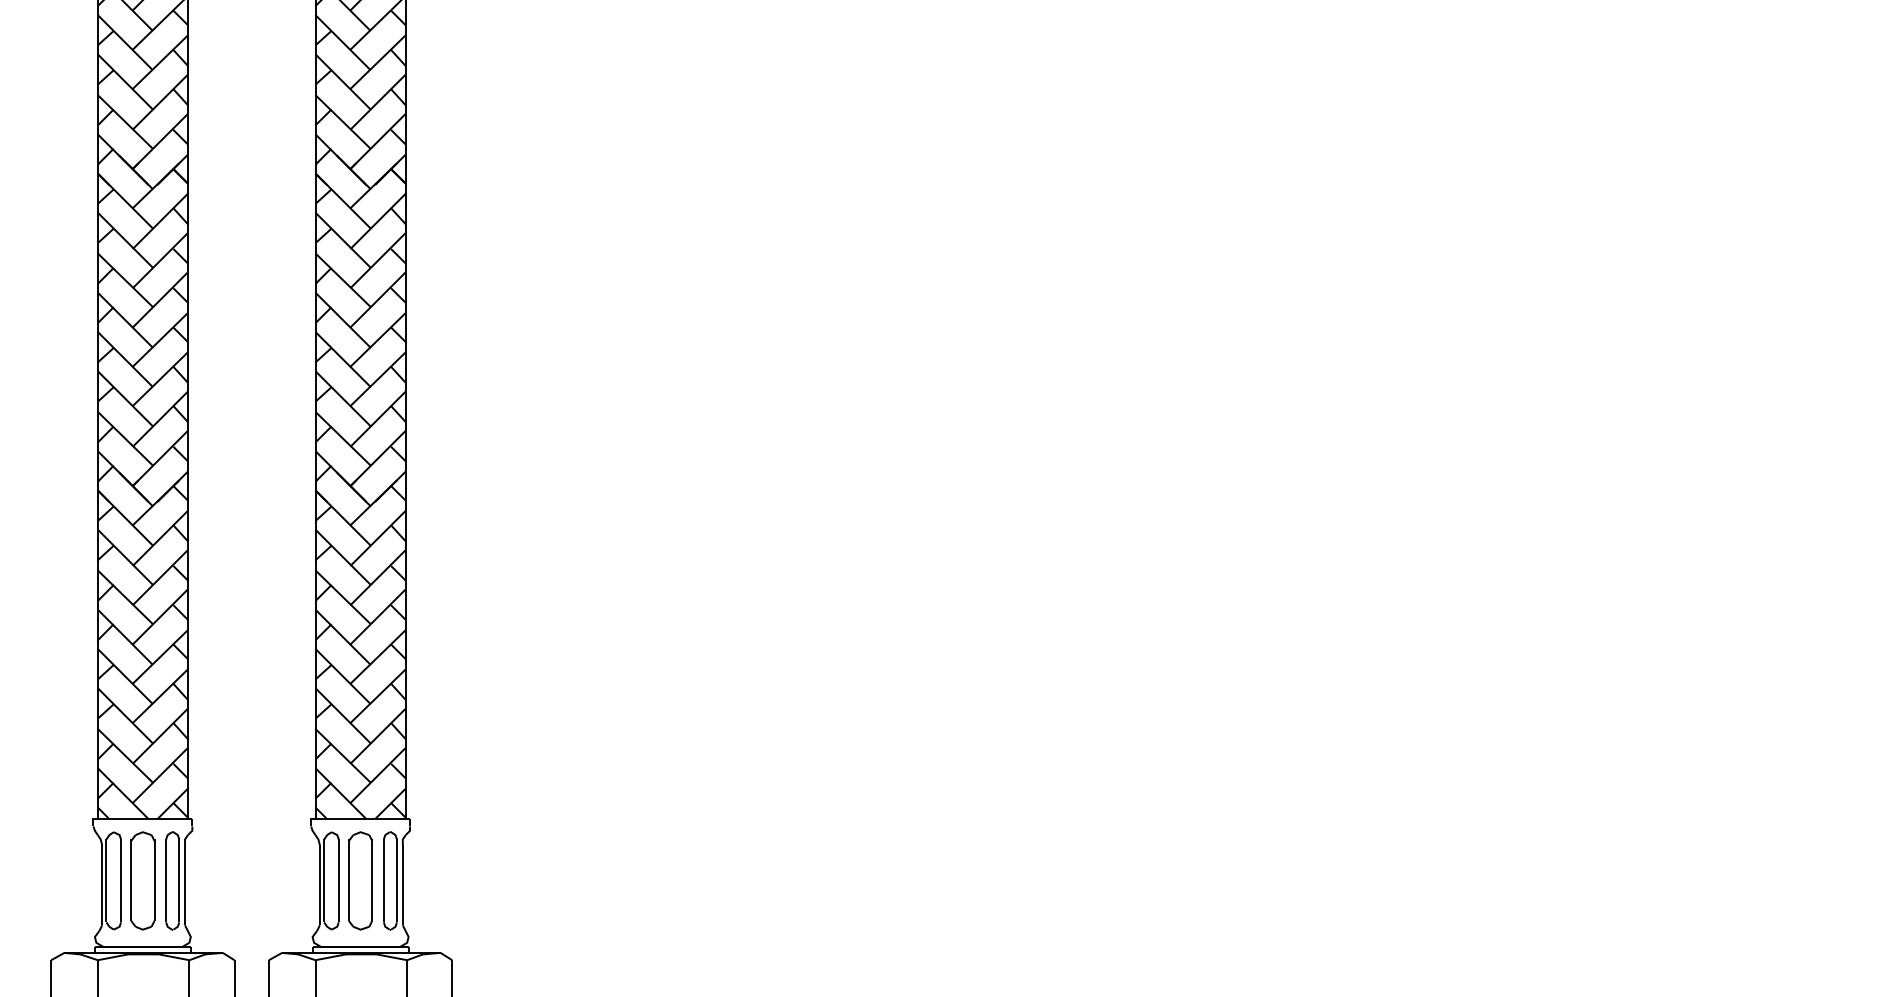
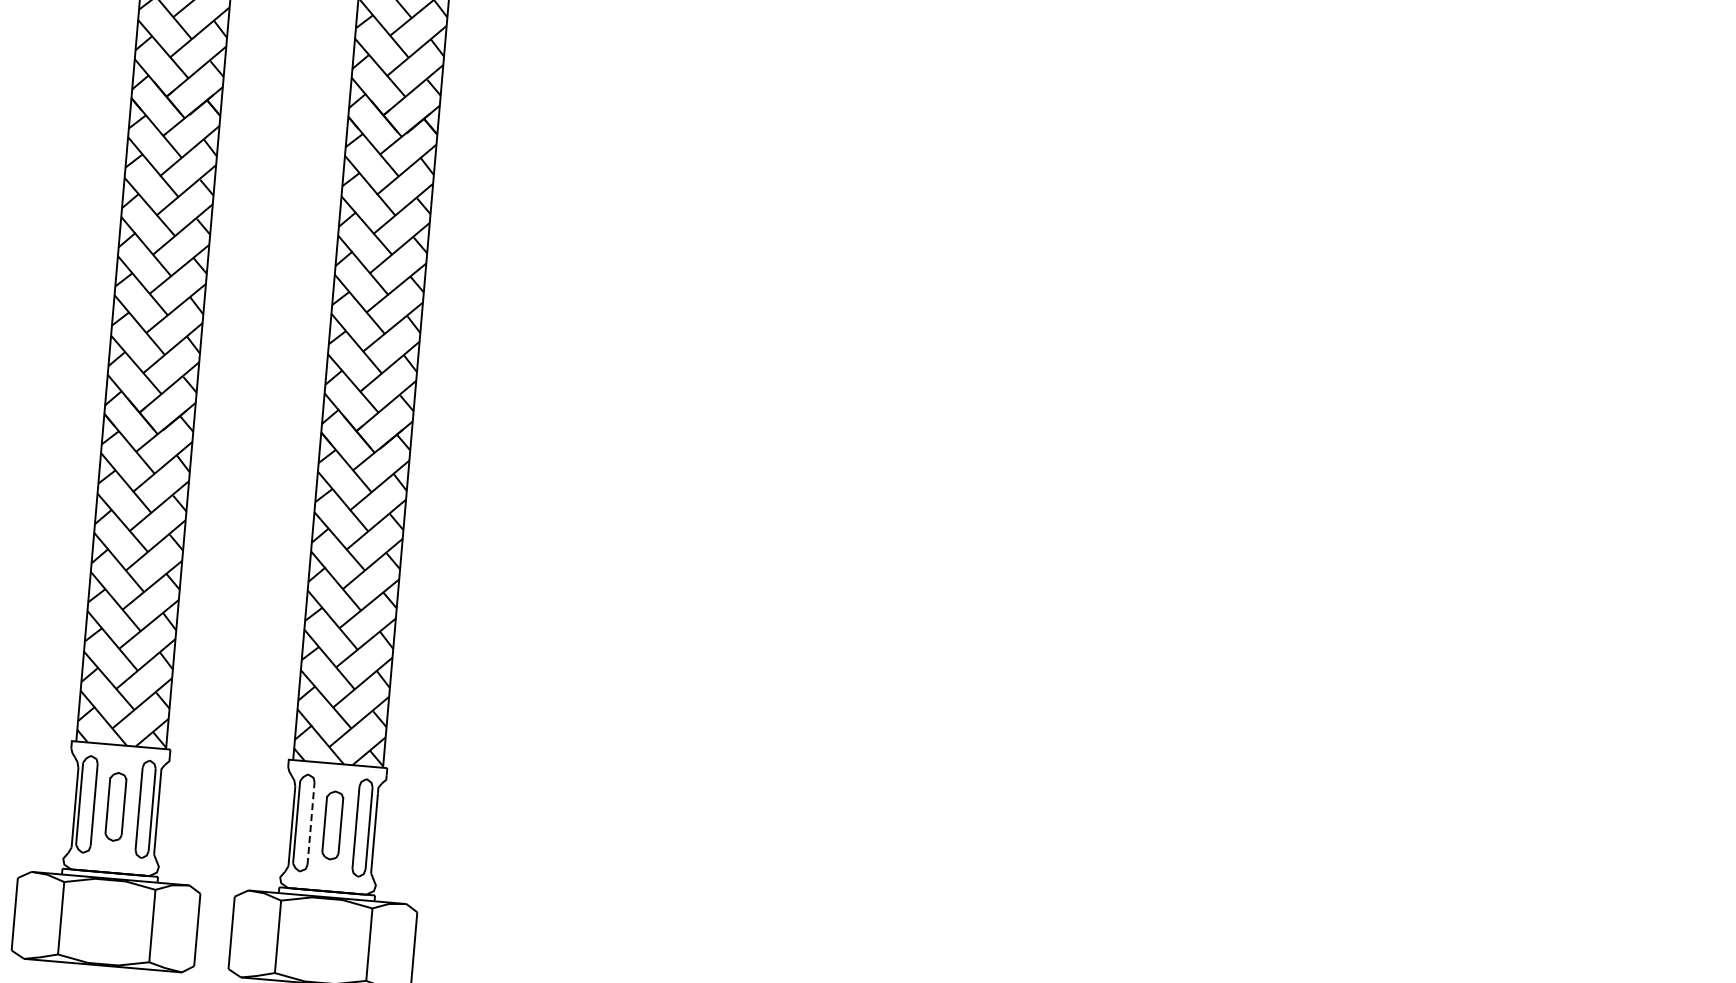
part: (142, 880) -> (115, 806), size x0.7
line: (338, 880) -> (310, 823), solid -> dashed
part: (360, 880) -> (332, 825), size x0.7

